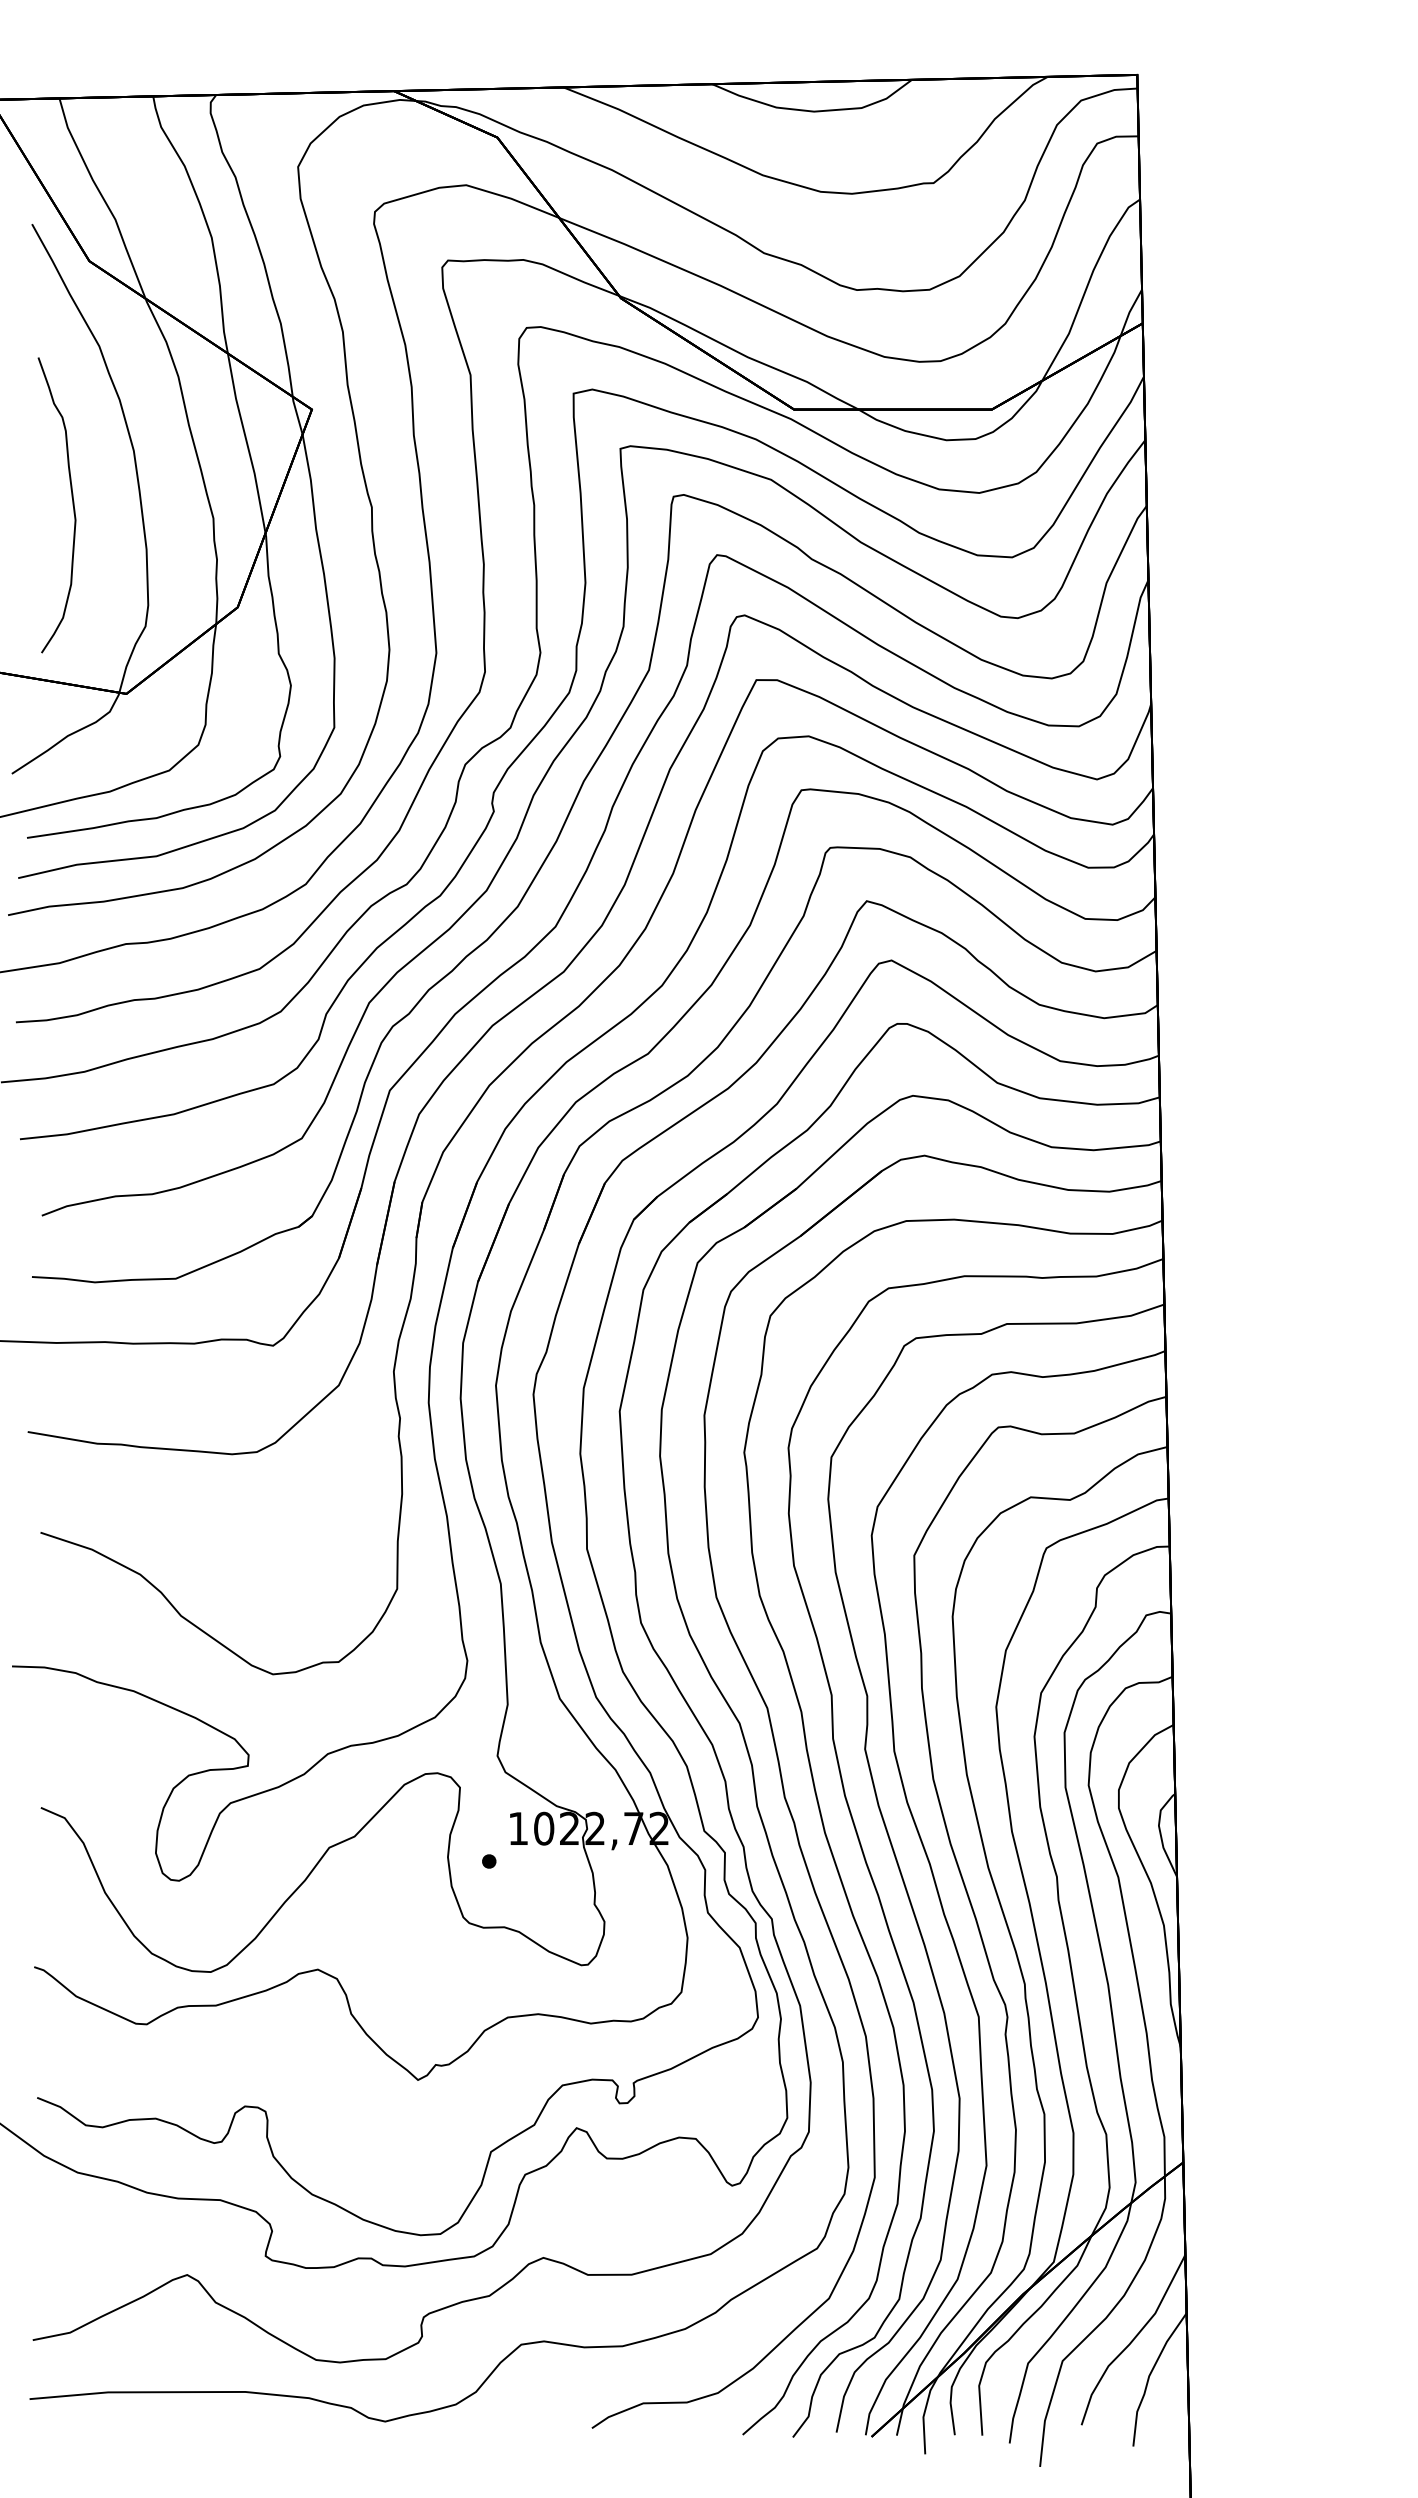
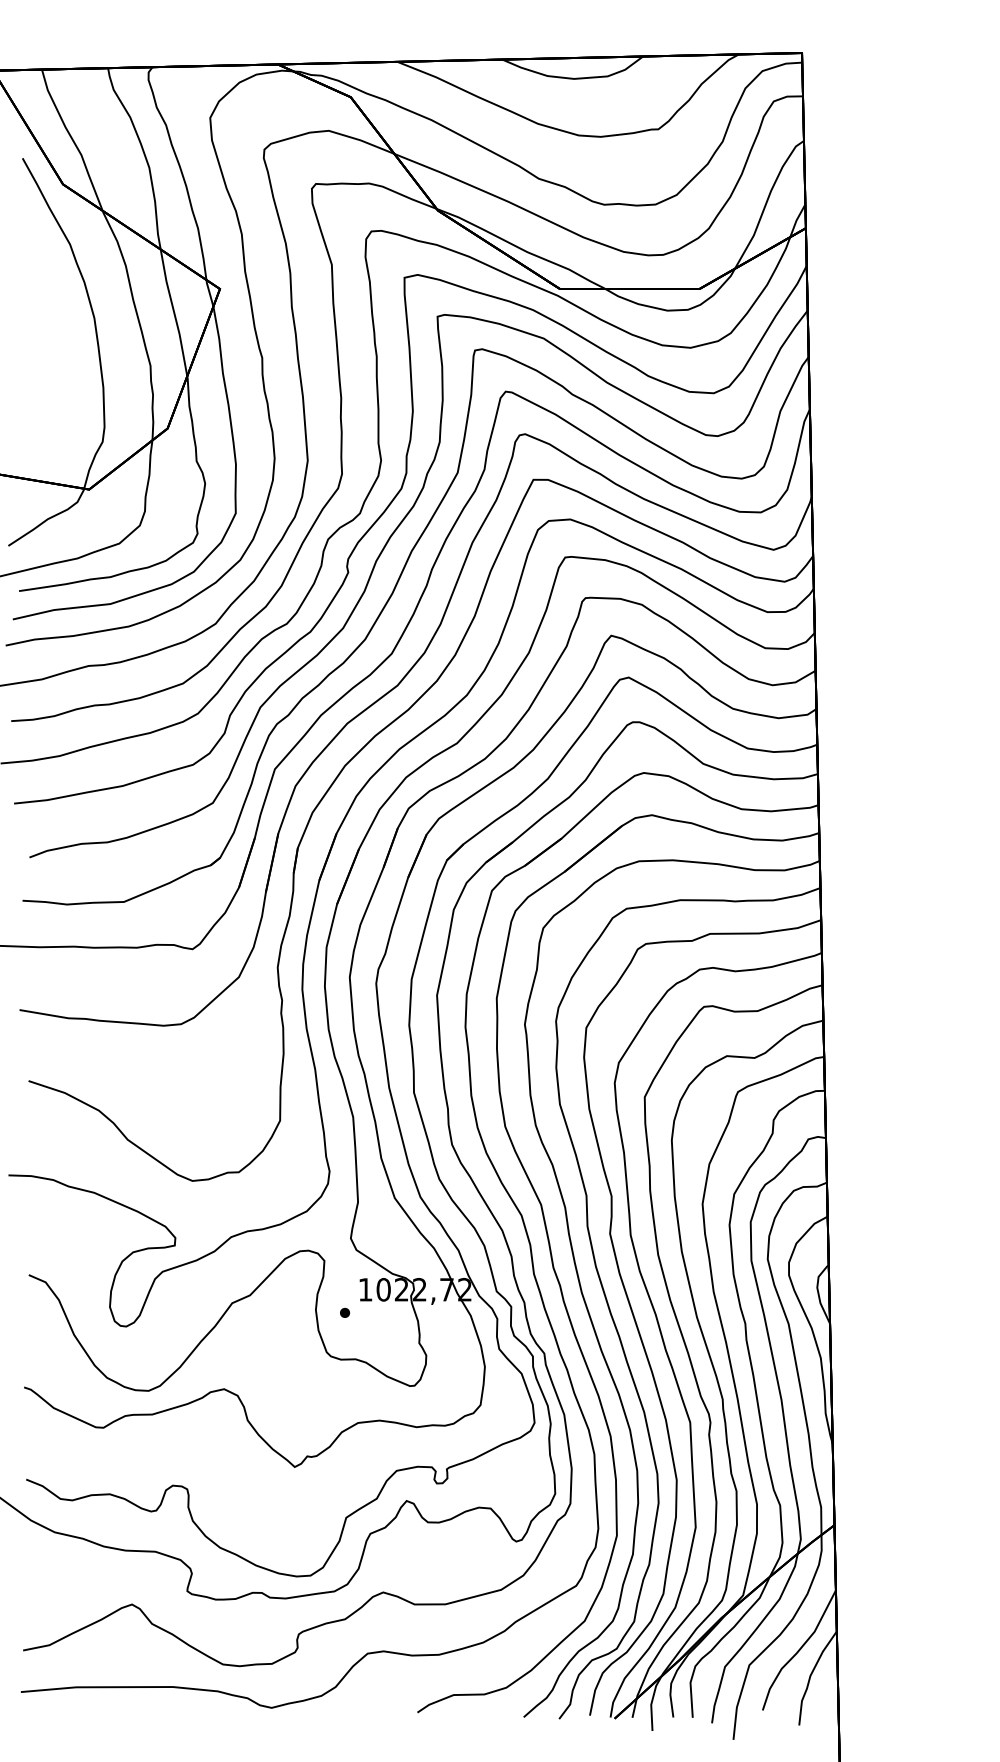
curve: (72, 505) -> (51, 356), removed

